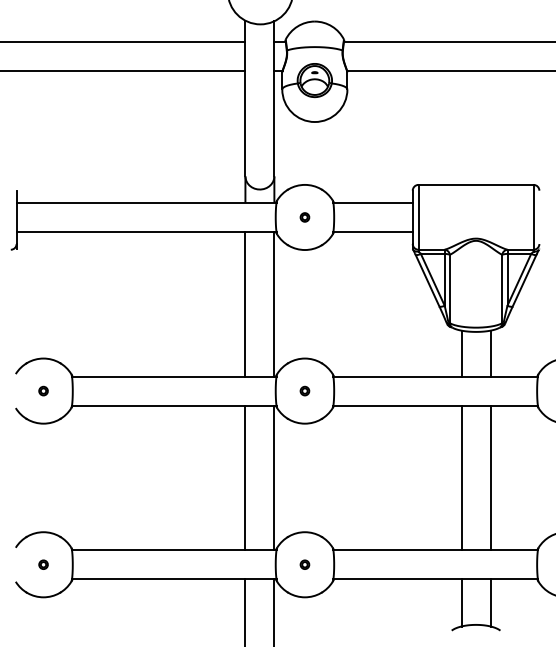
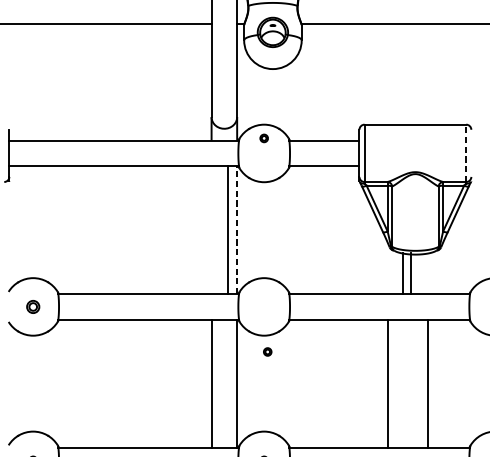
line: (533, 216) -> (466, 152), solid -> dashed
part: (304, 217) -> (263, 138), moved
line: (245, 303) -> (228, 229), moved
line: (274, 303) -> (237, 229), solid -> dashed
line: (490, 353) -> (410, 273), moved
part: (43, 390) -> (33, 306), size x1.6
part: (304, 390) -> (267, 351), moved
line: (461, 477) -> (387, 383), moved

